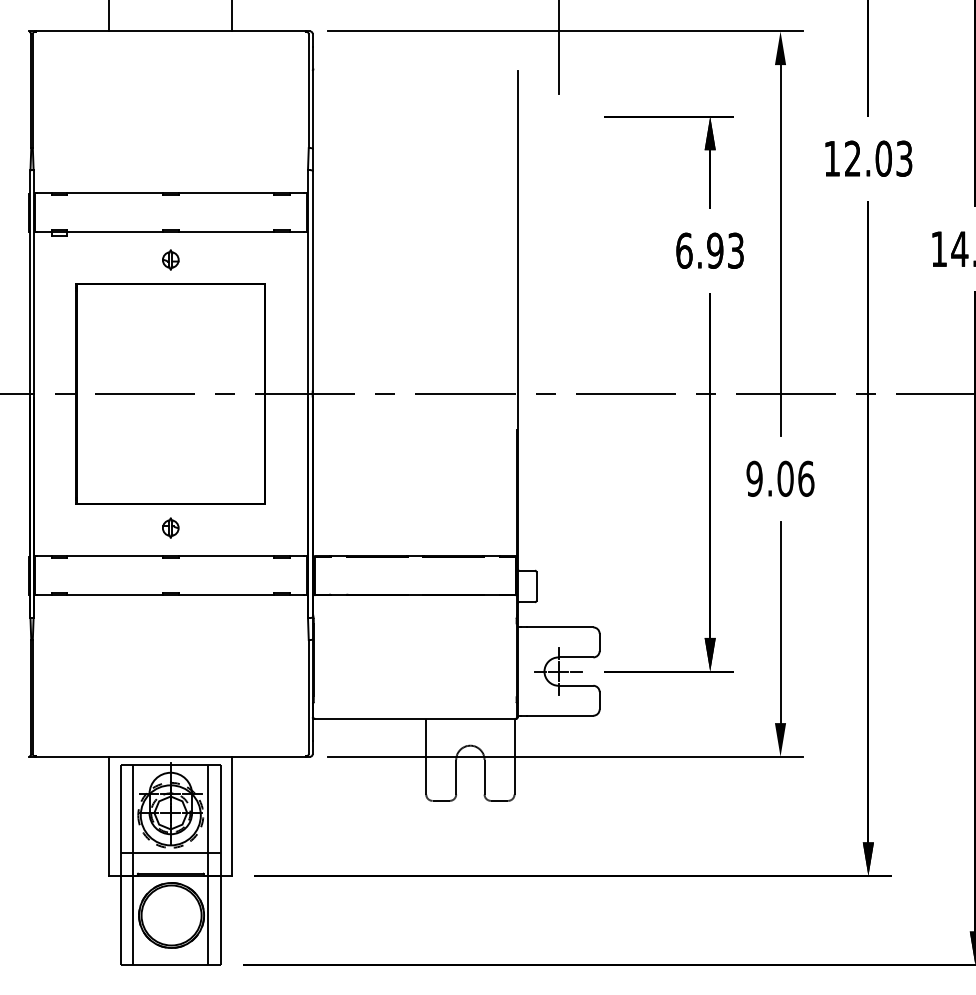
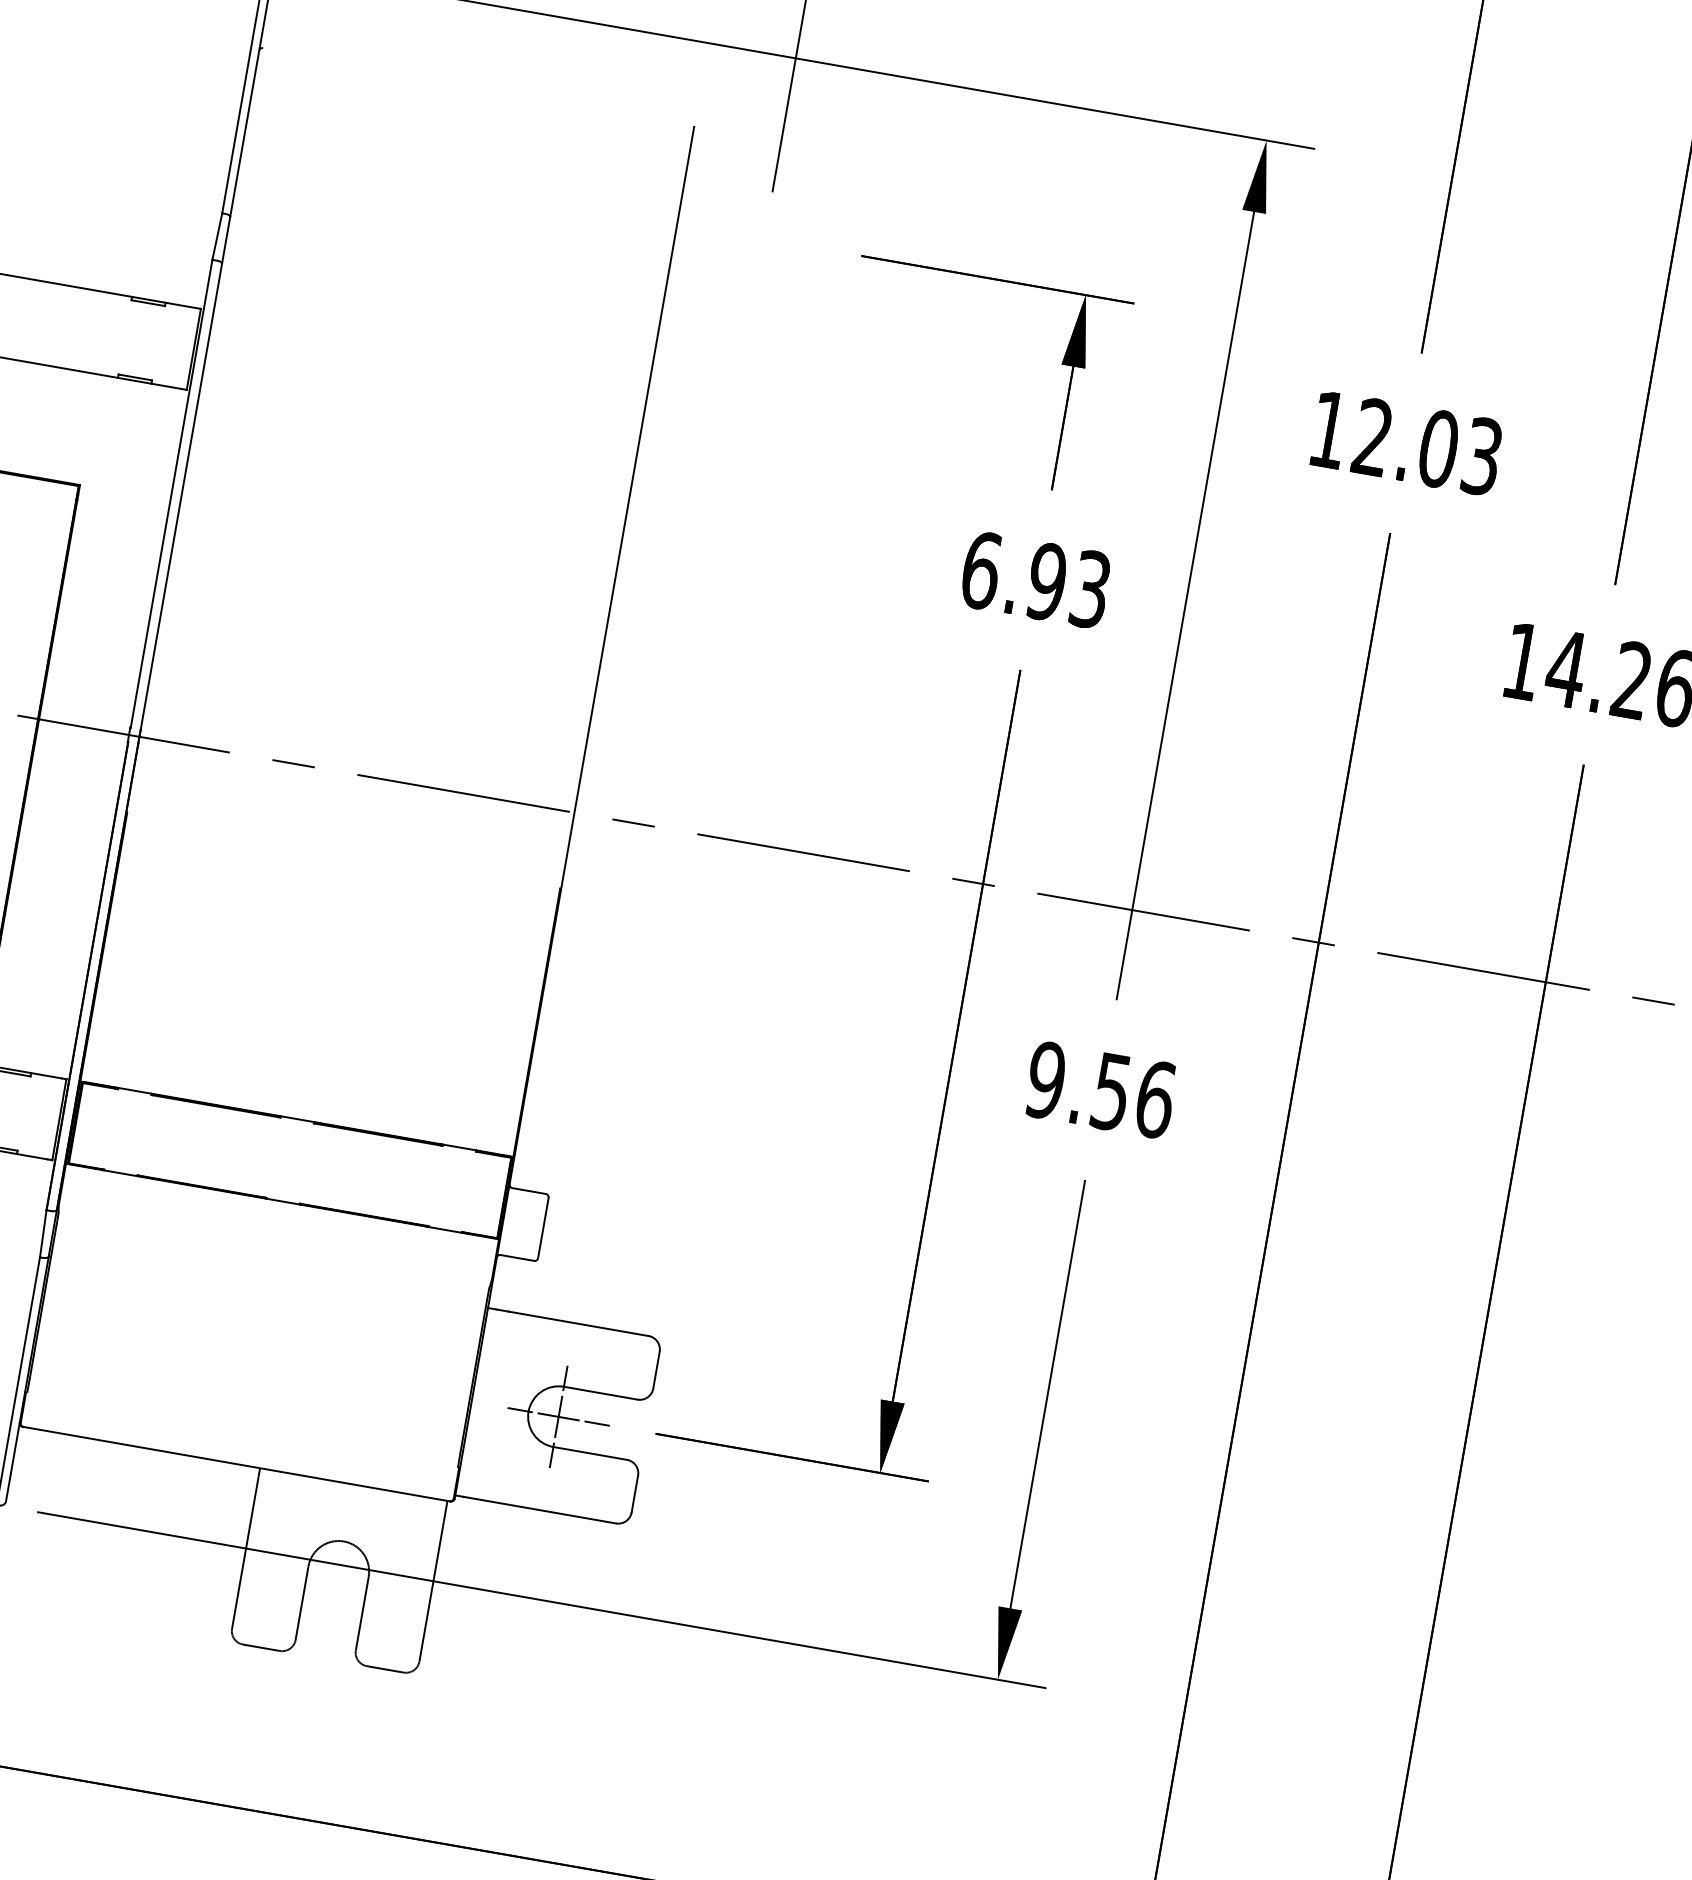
text: (785, 478) -> (1111, 1091), 9.06 -> 9.56

